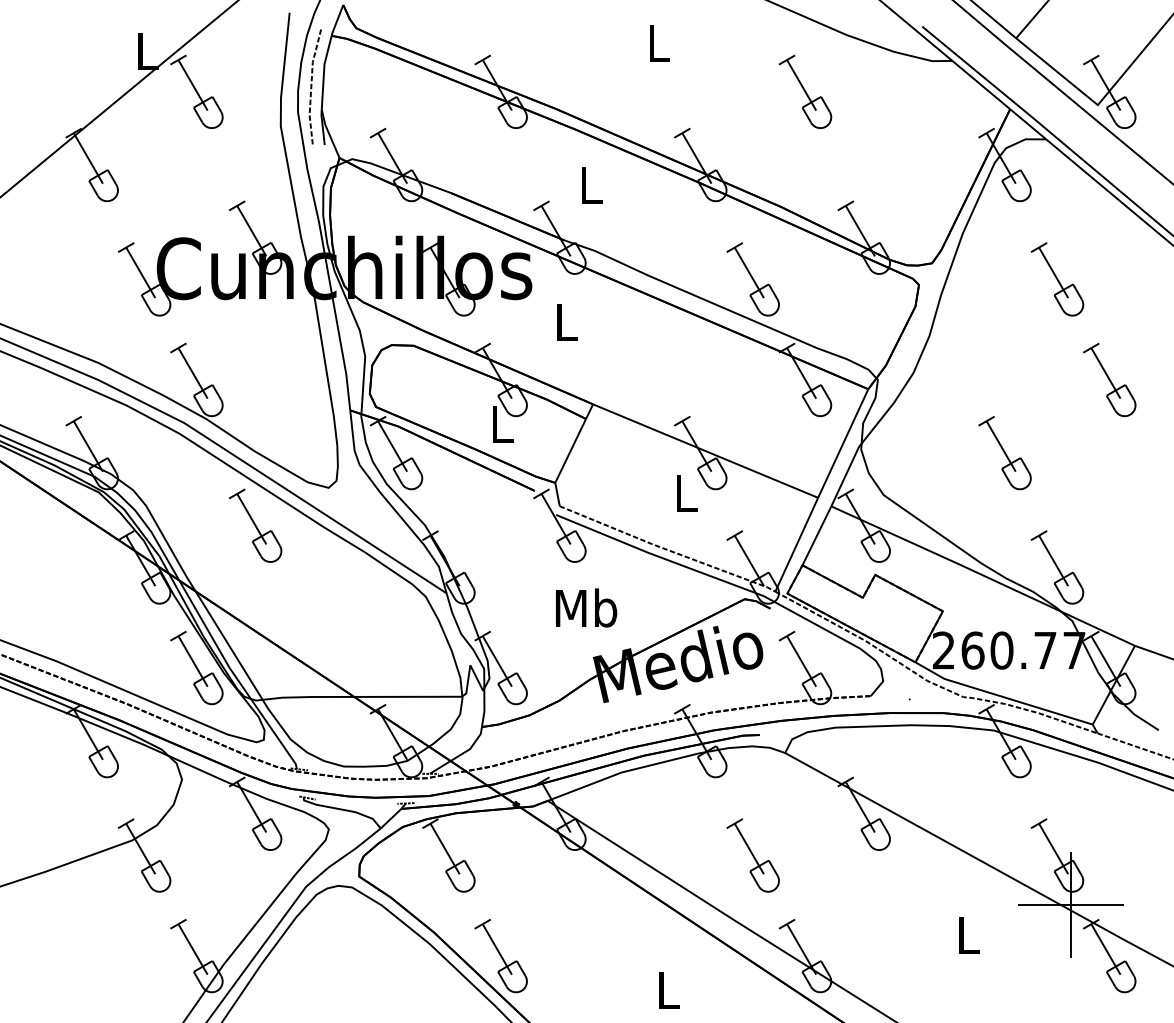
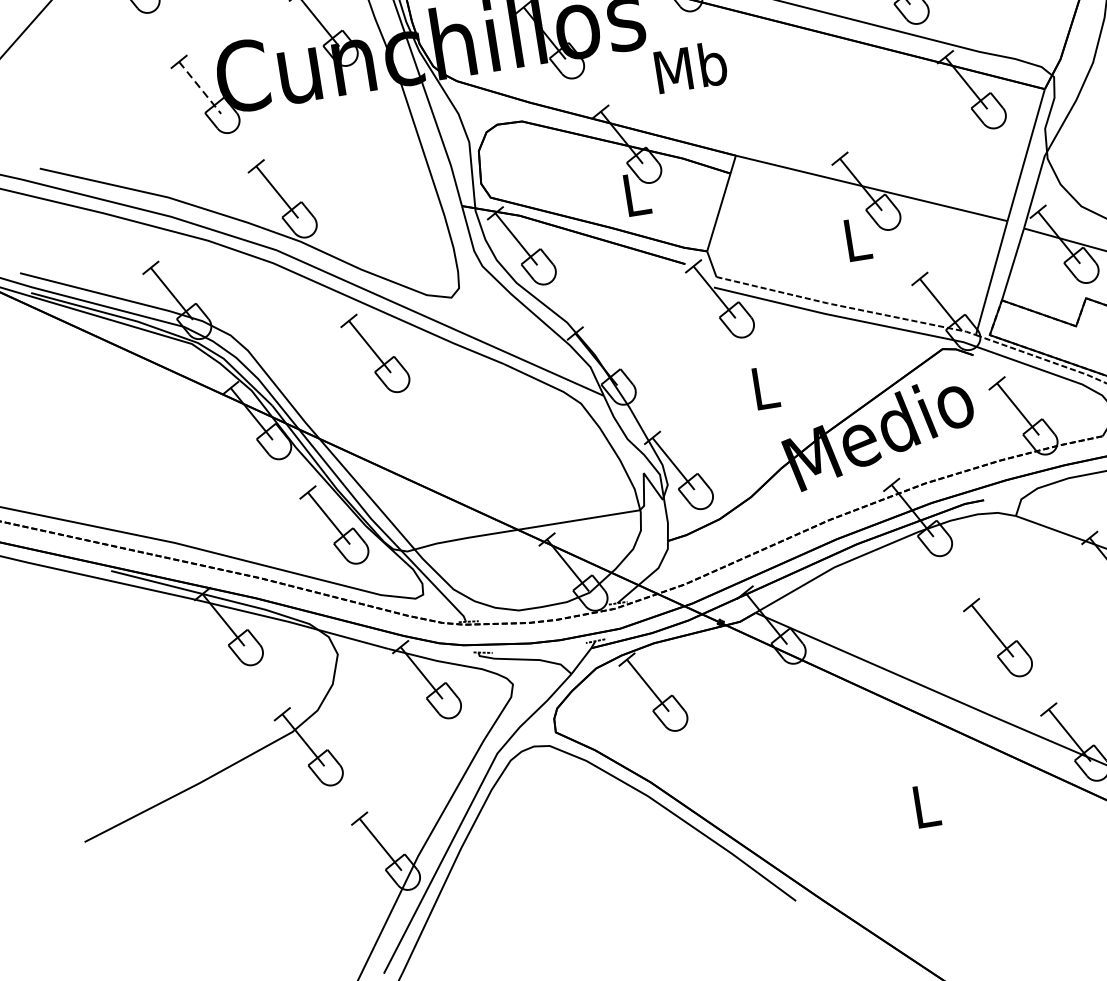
line: (141, 273) -> (201, 88), solid -> dashed
text: (566, 321) -> (690, 66), L -> Mb
text: (586, 607) -> (764, 386), Mb -> L
part: (500, 956) -> (730, 797), removed

